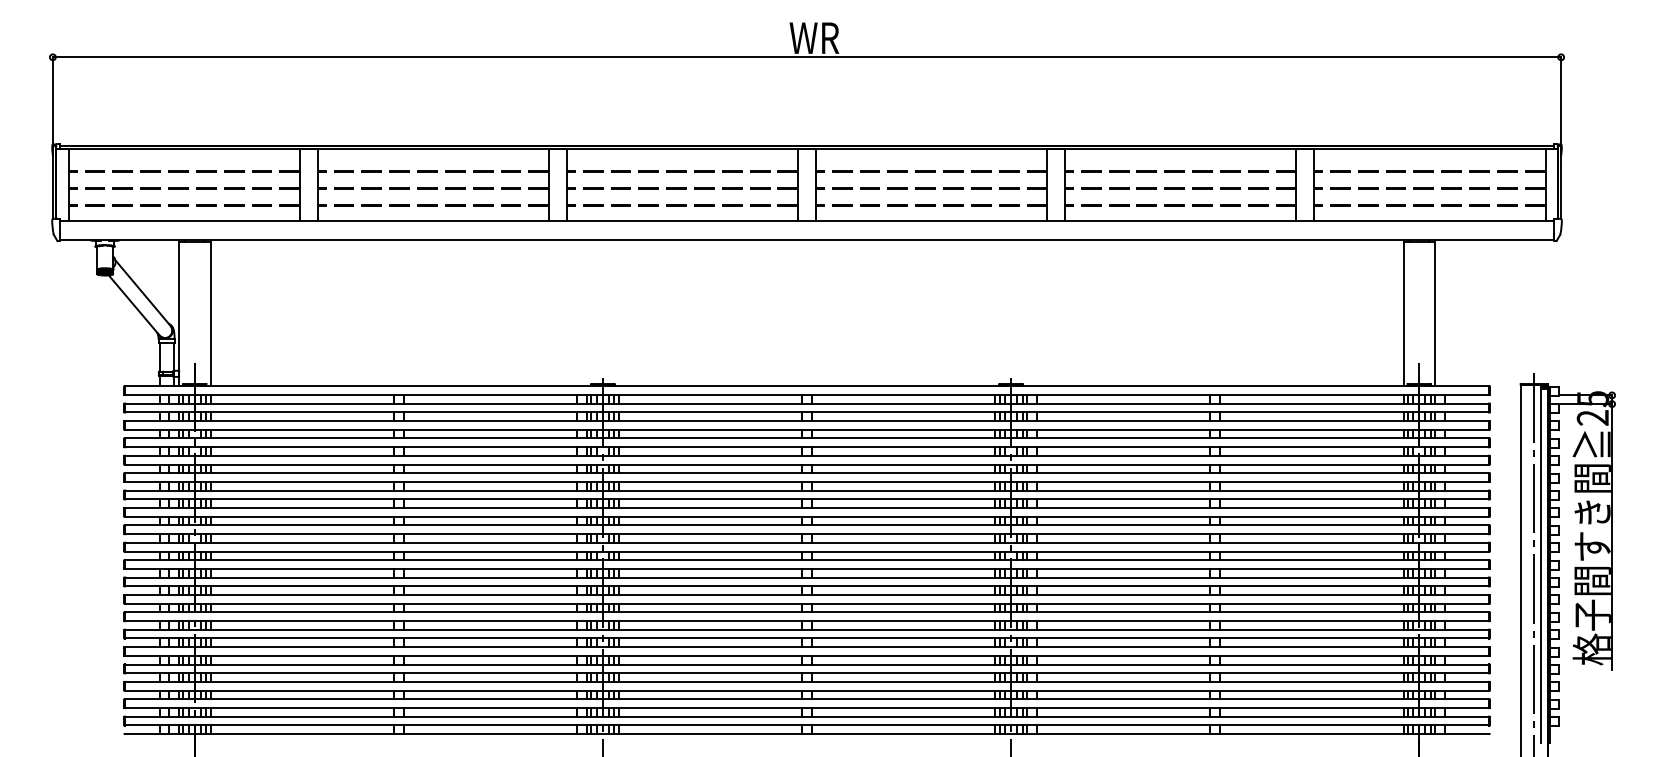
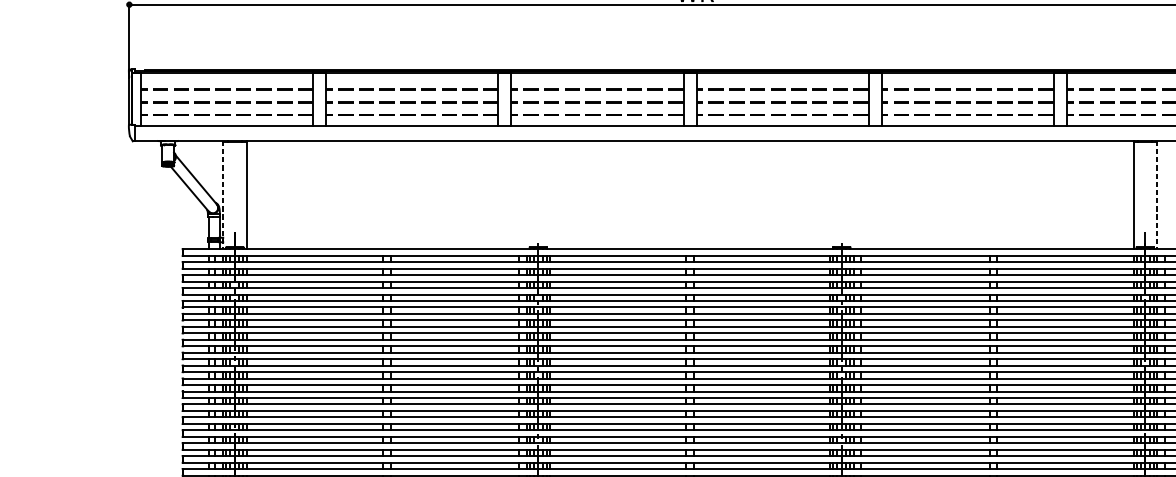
line: (179, 313) -> (223, 195), solid -> dashed
line: (1434, 313) -> (1156, 195), solid -> dashed

